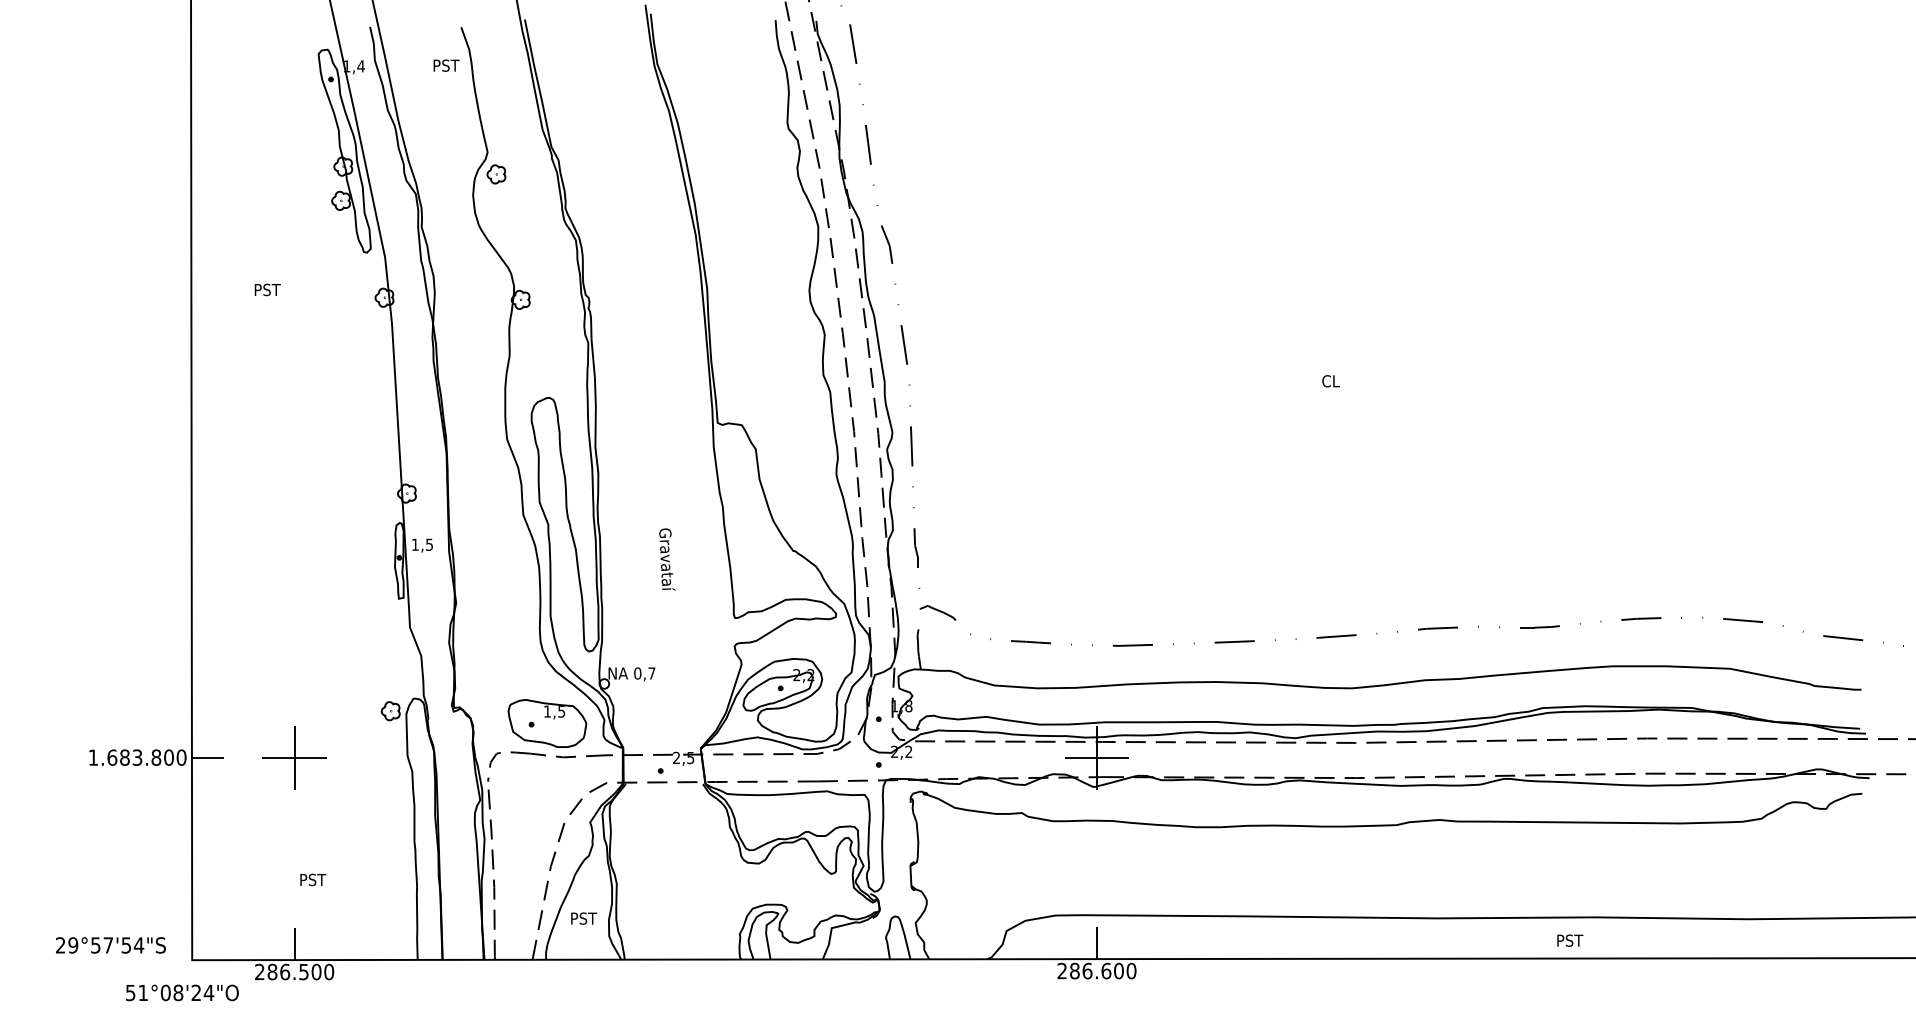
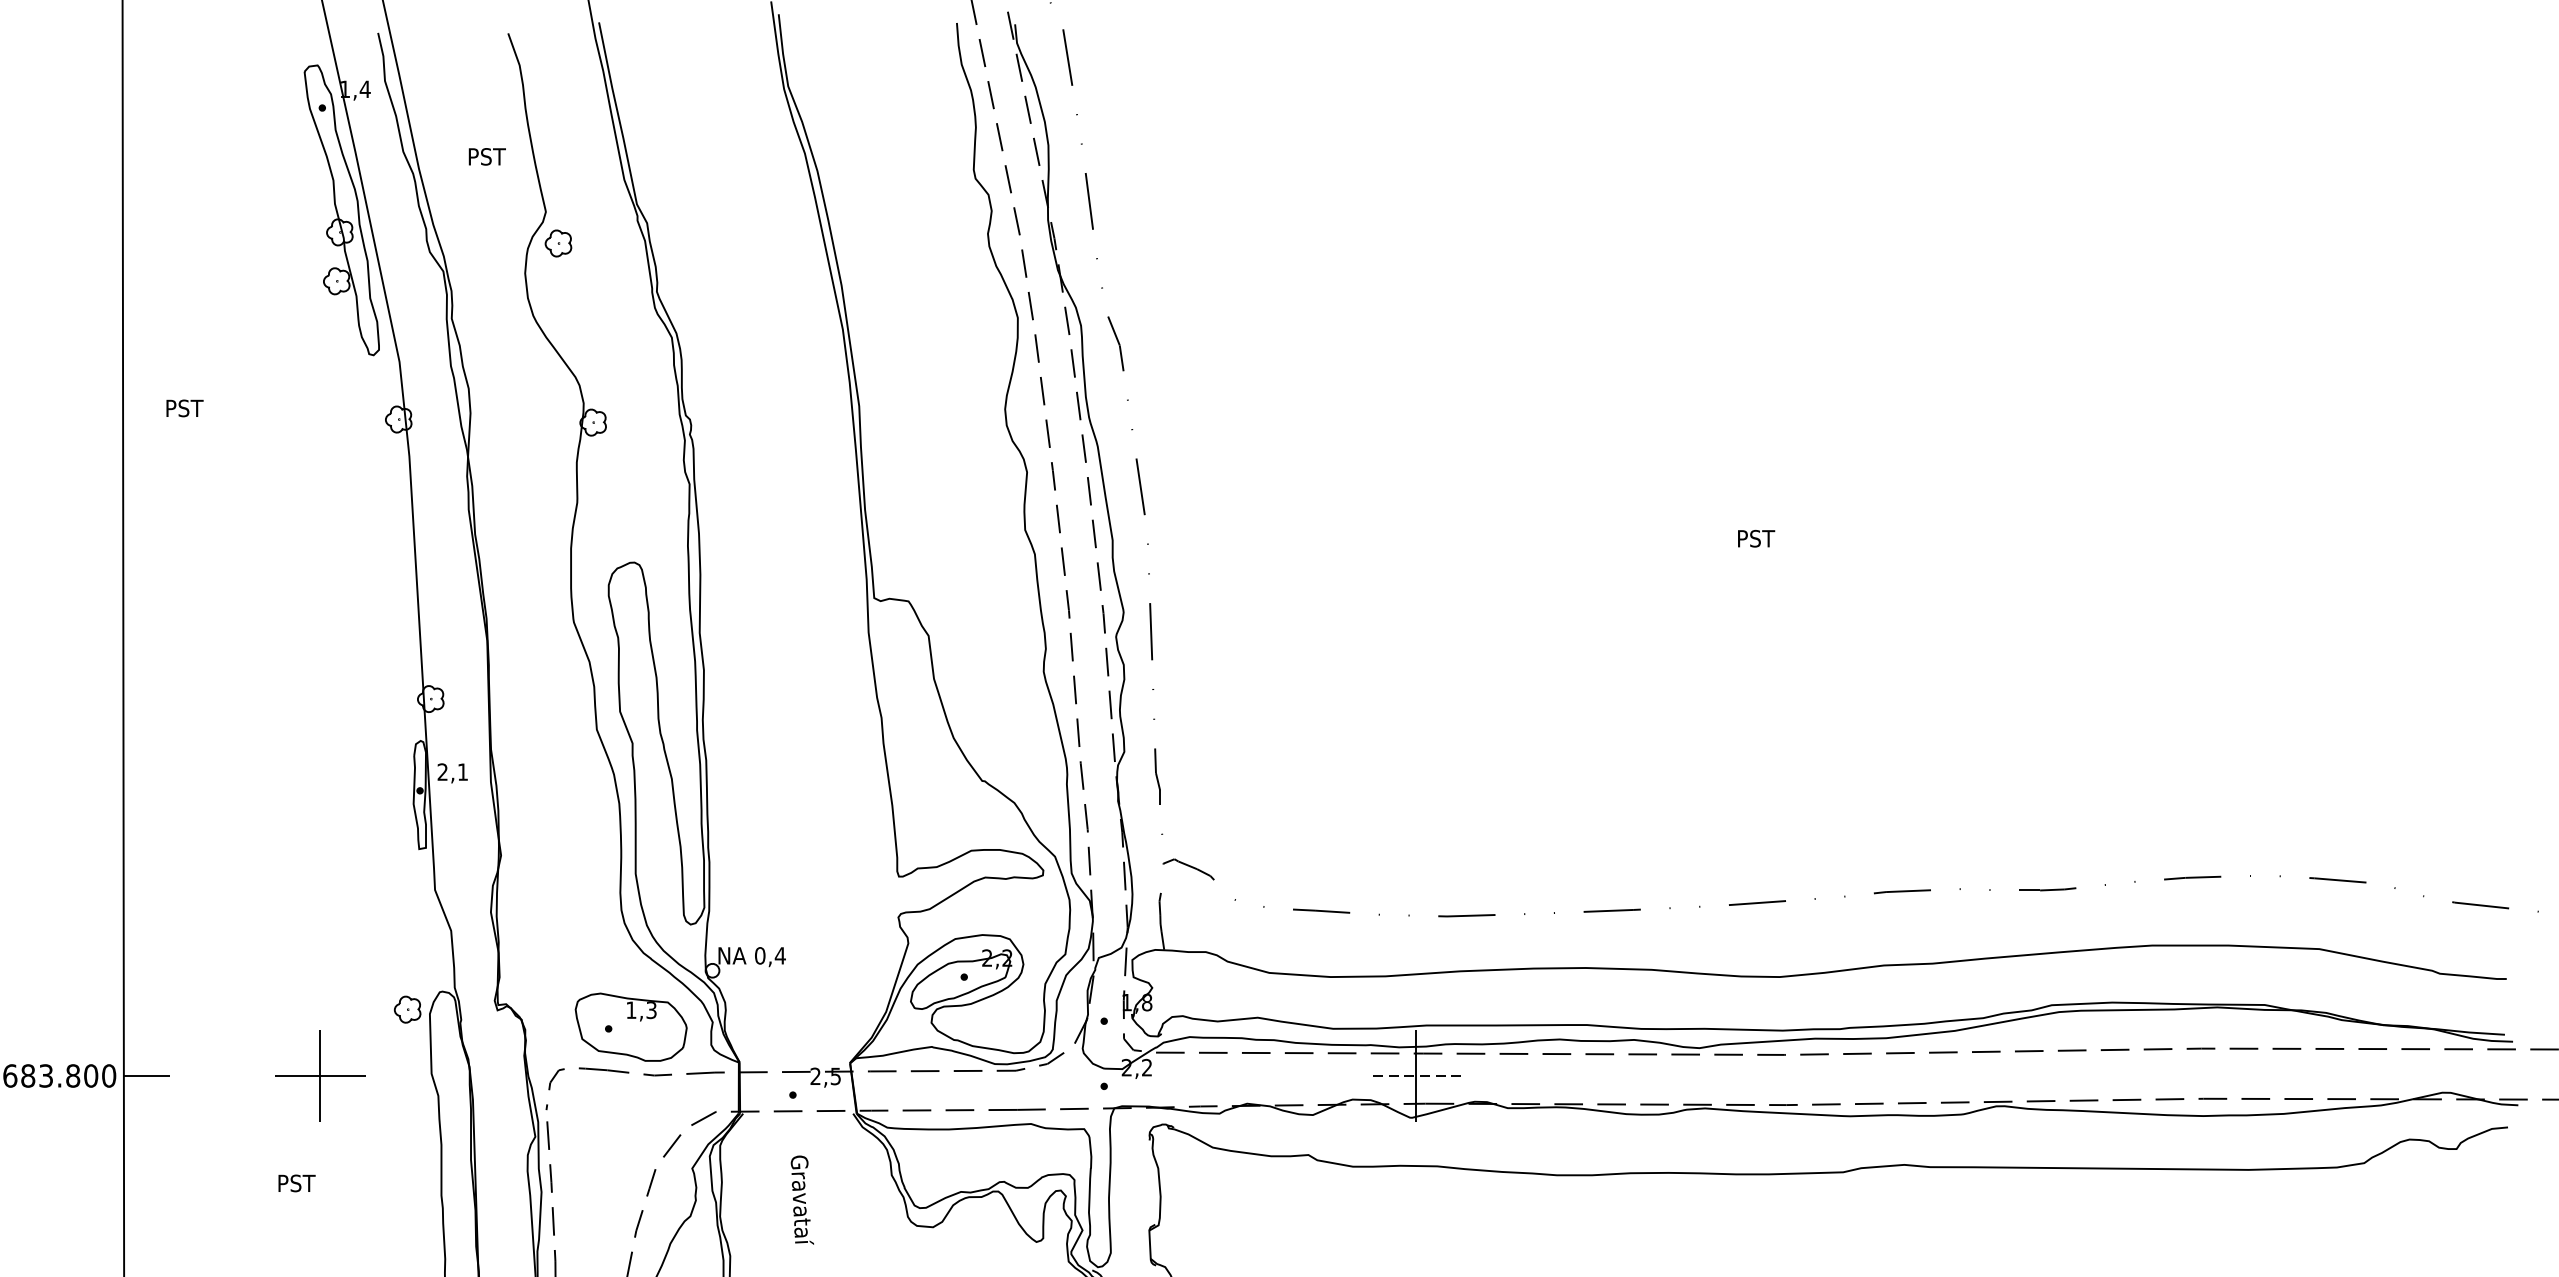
text: (446, 65) -> (487, 156), moved
text: (267, 289) -> (184, 407), moved
text: (1335, 381) -> (1756, 539), CL -> PST
text: (421, 544) -> (451, 771), 1,5 -> 2,1
text: (667, 559) -> (802, 1199), moved
text: (651, 673) -> (779, 955), 0,7 -> 0,4
text: (561, 711) -> (651, 1010), 1,5 -> 1,3
part: (294, 757) -> (320, 1075), moved
line: (1096, 757) -> (1414, 1075), solid -> dashed
text: (313, 879) -> (297, 1182), moved

